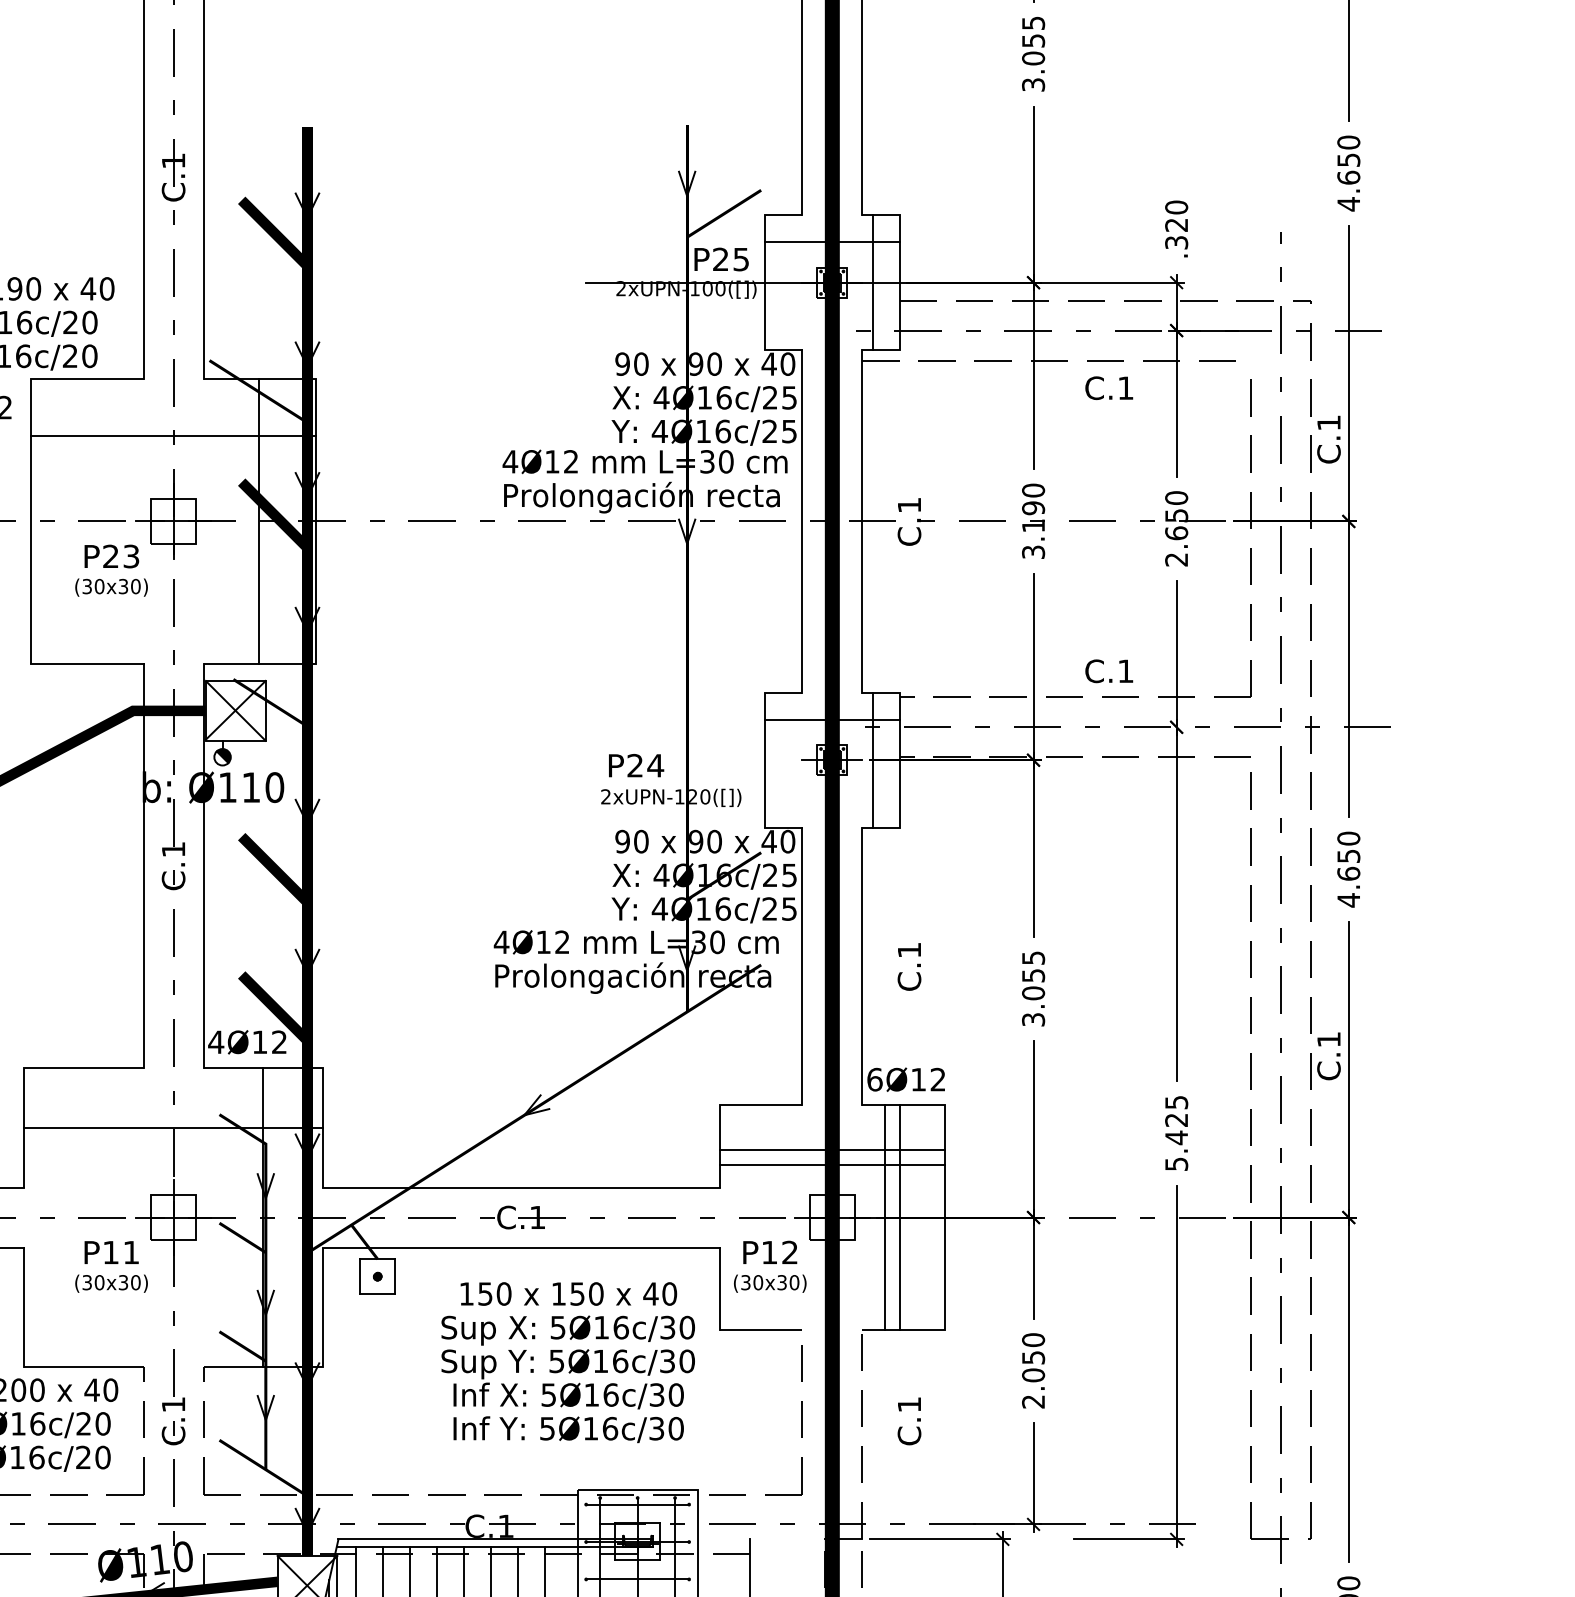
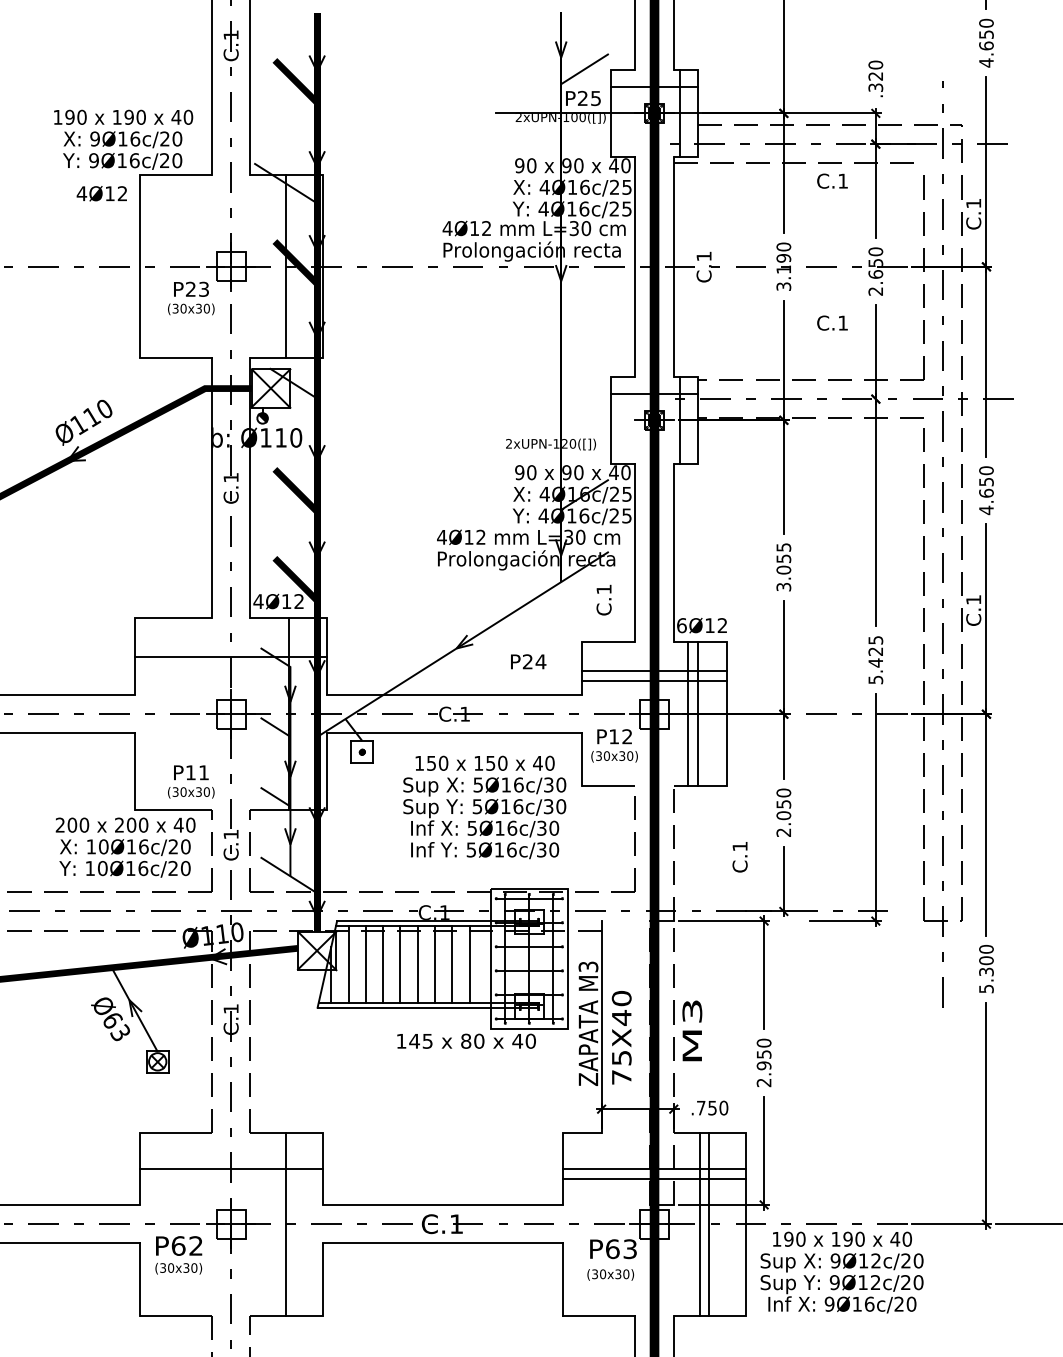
line: (172, 436) -> (230, 212), removed
text: (1109, 670) -> (832, 322), moved
text: (636, 765) -> (528, 661), moved
text: (908, 965) -> (603, 599), moved
text: (111, 1266) -> (191, 781), moved
text: (908, 1421) -> (739, 857), moved

